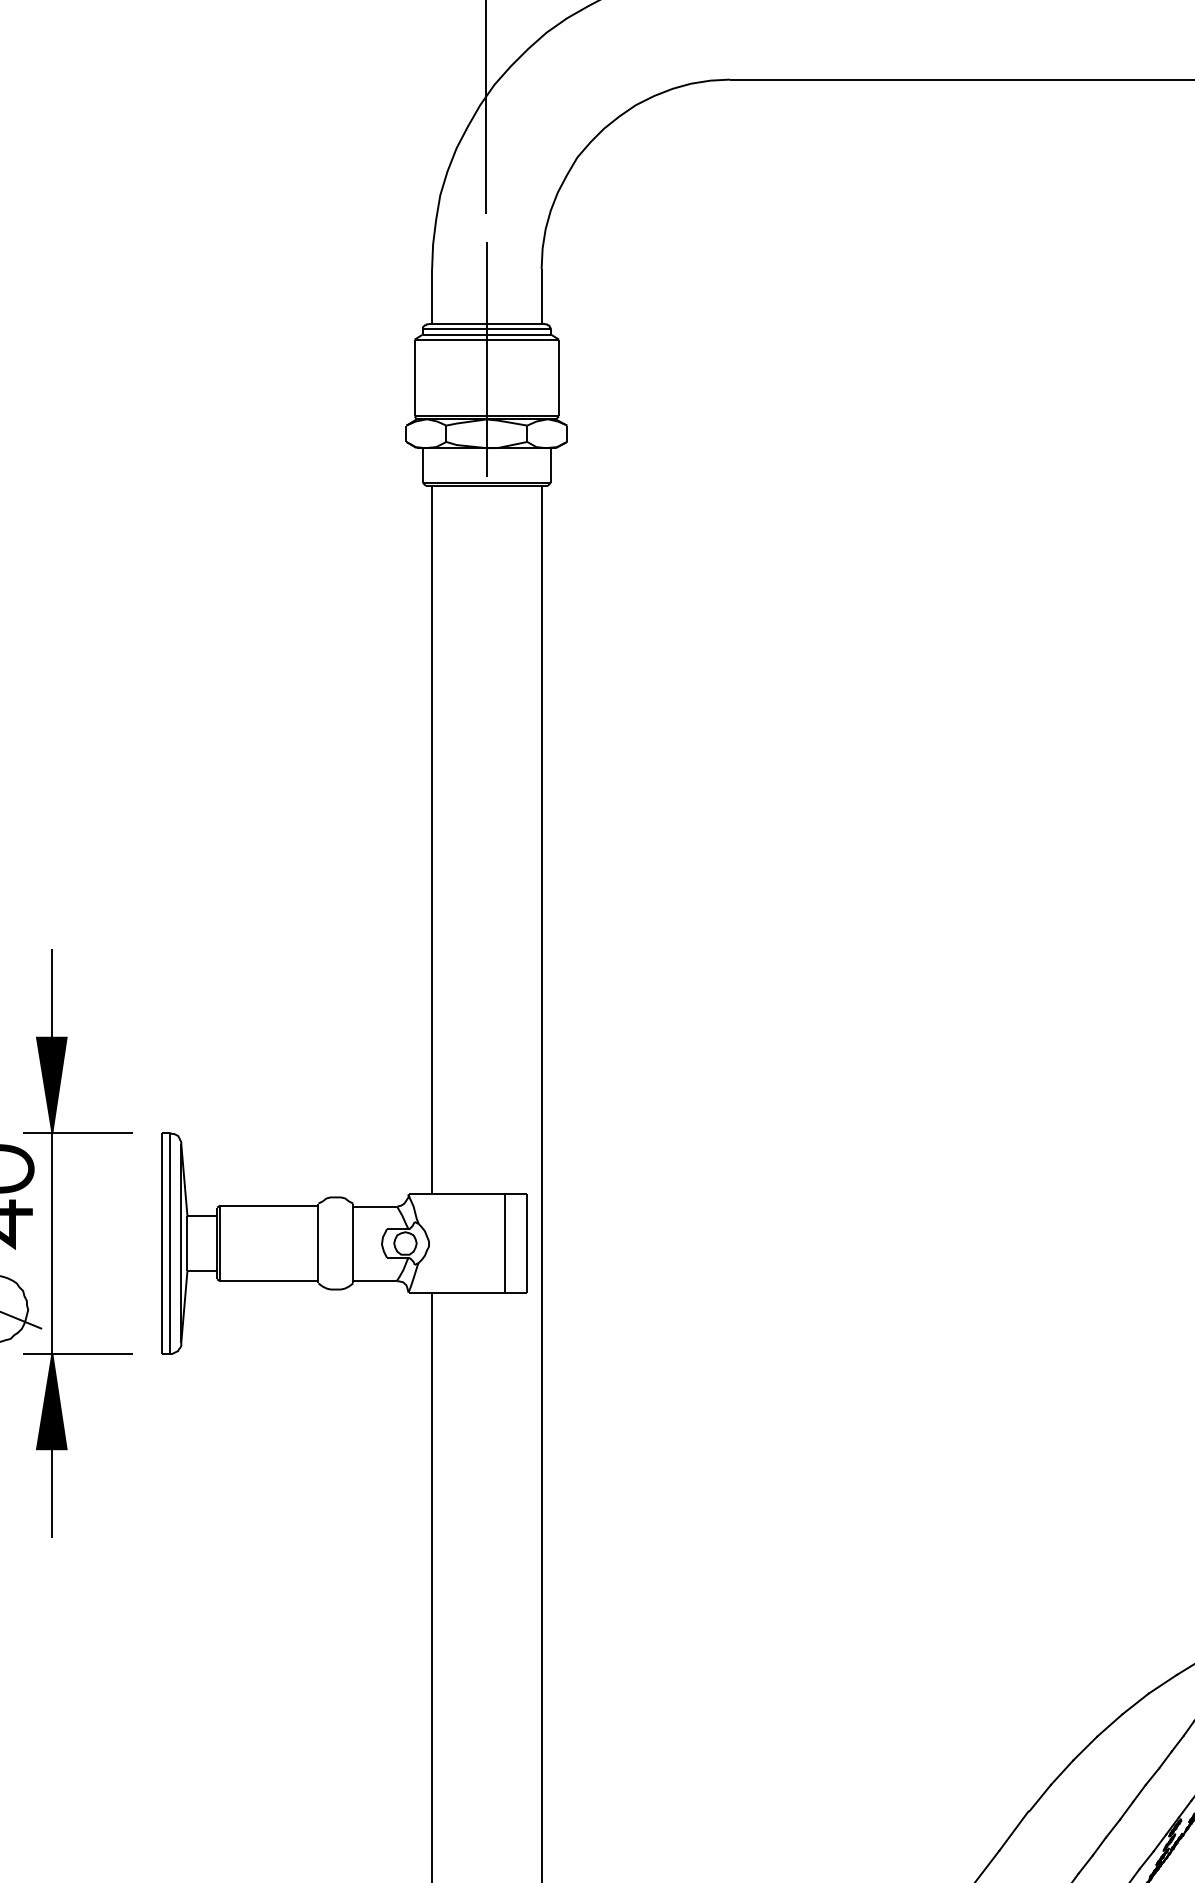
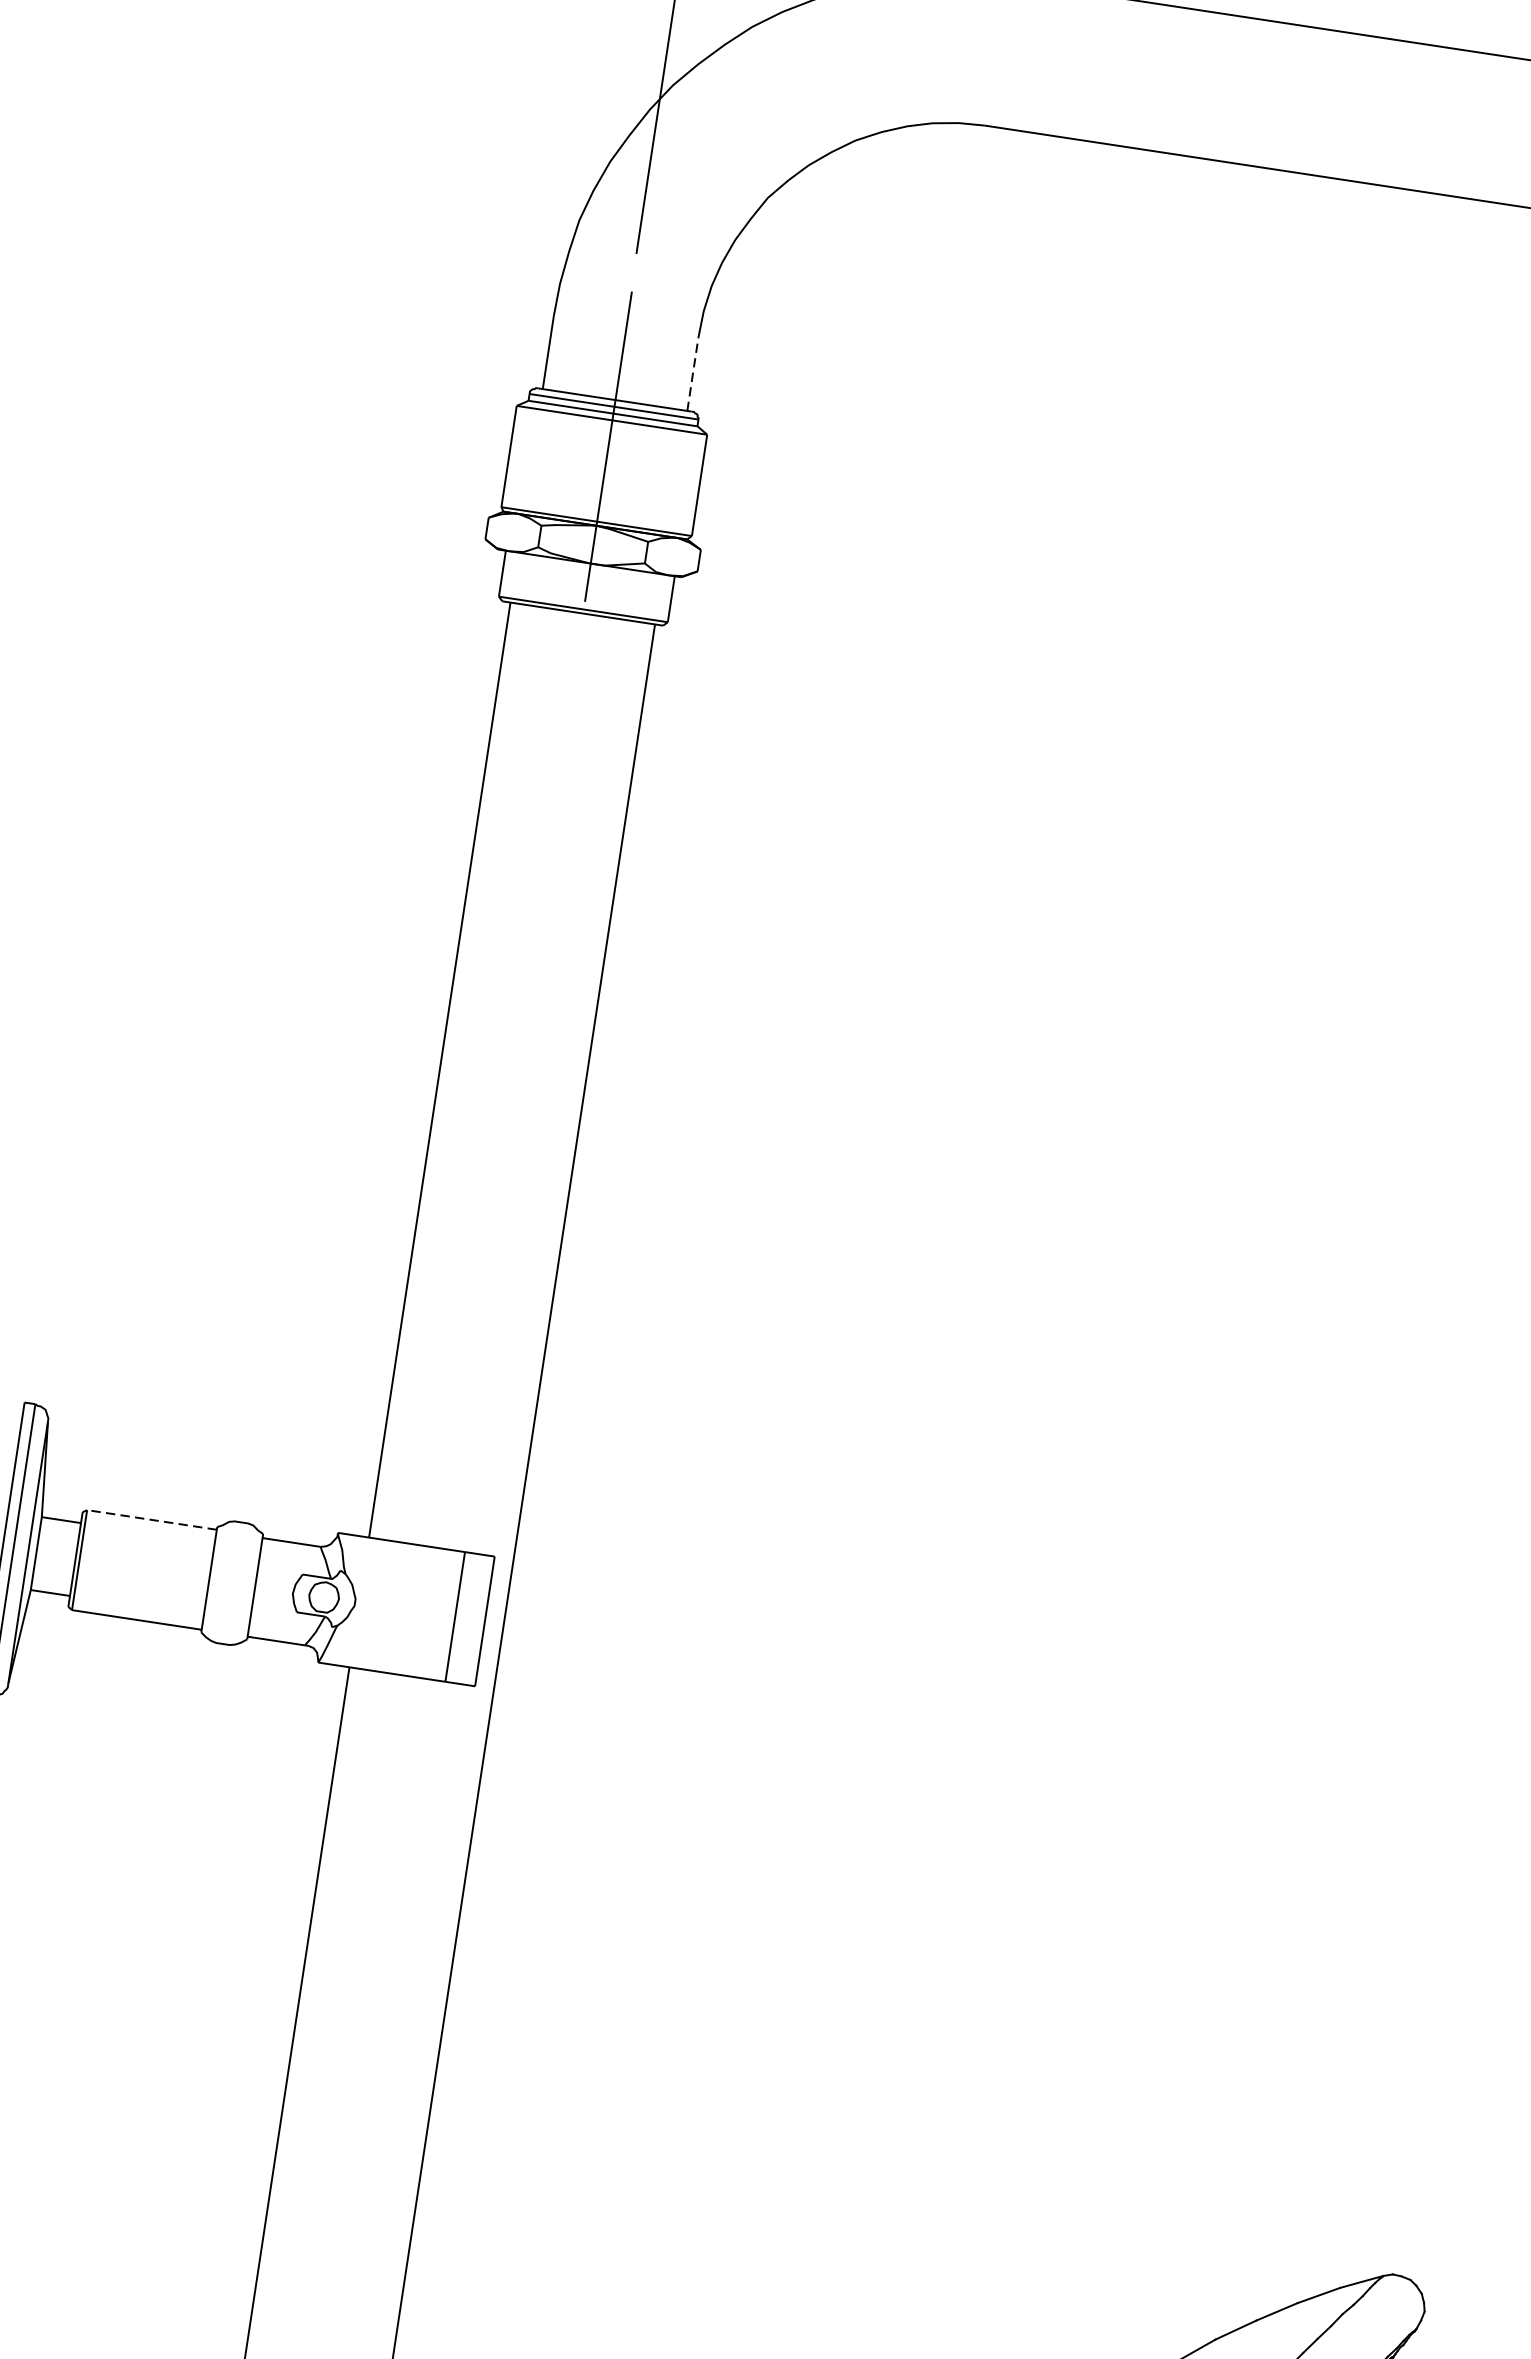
line: (541, 296) -> (692, 374), solid -> dashed
line: (268, 1205) -> (150, 1519), solid -> dashed

